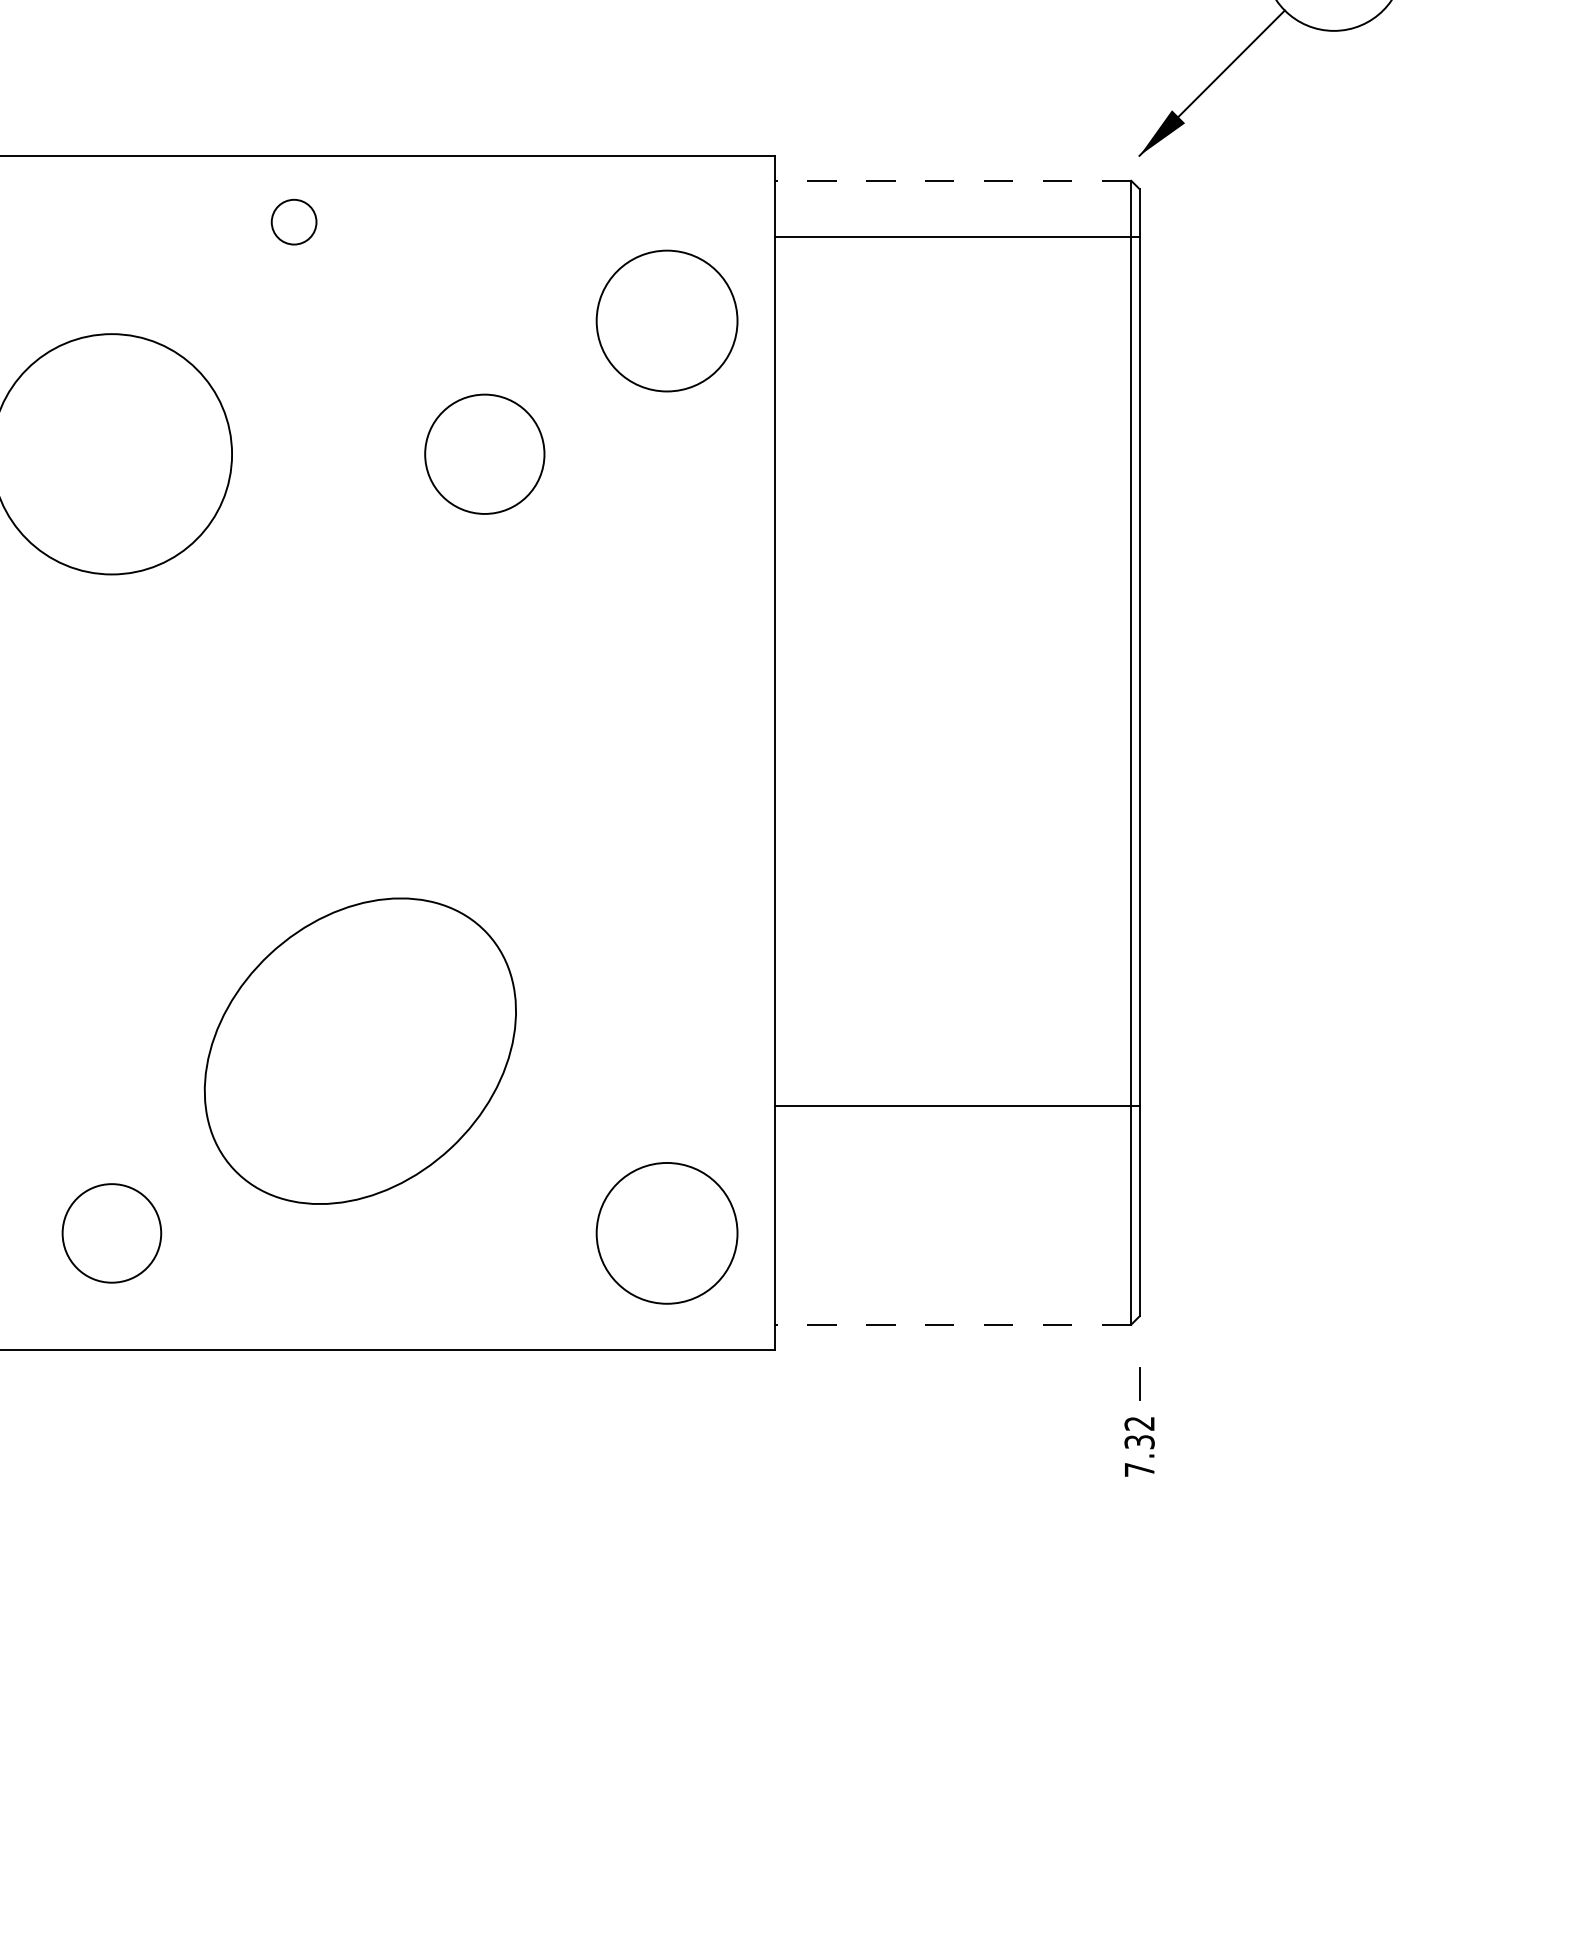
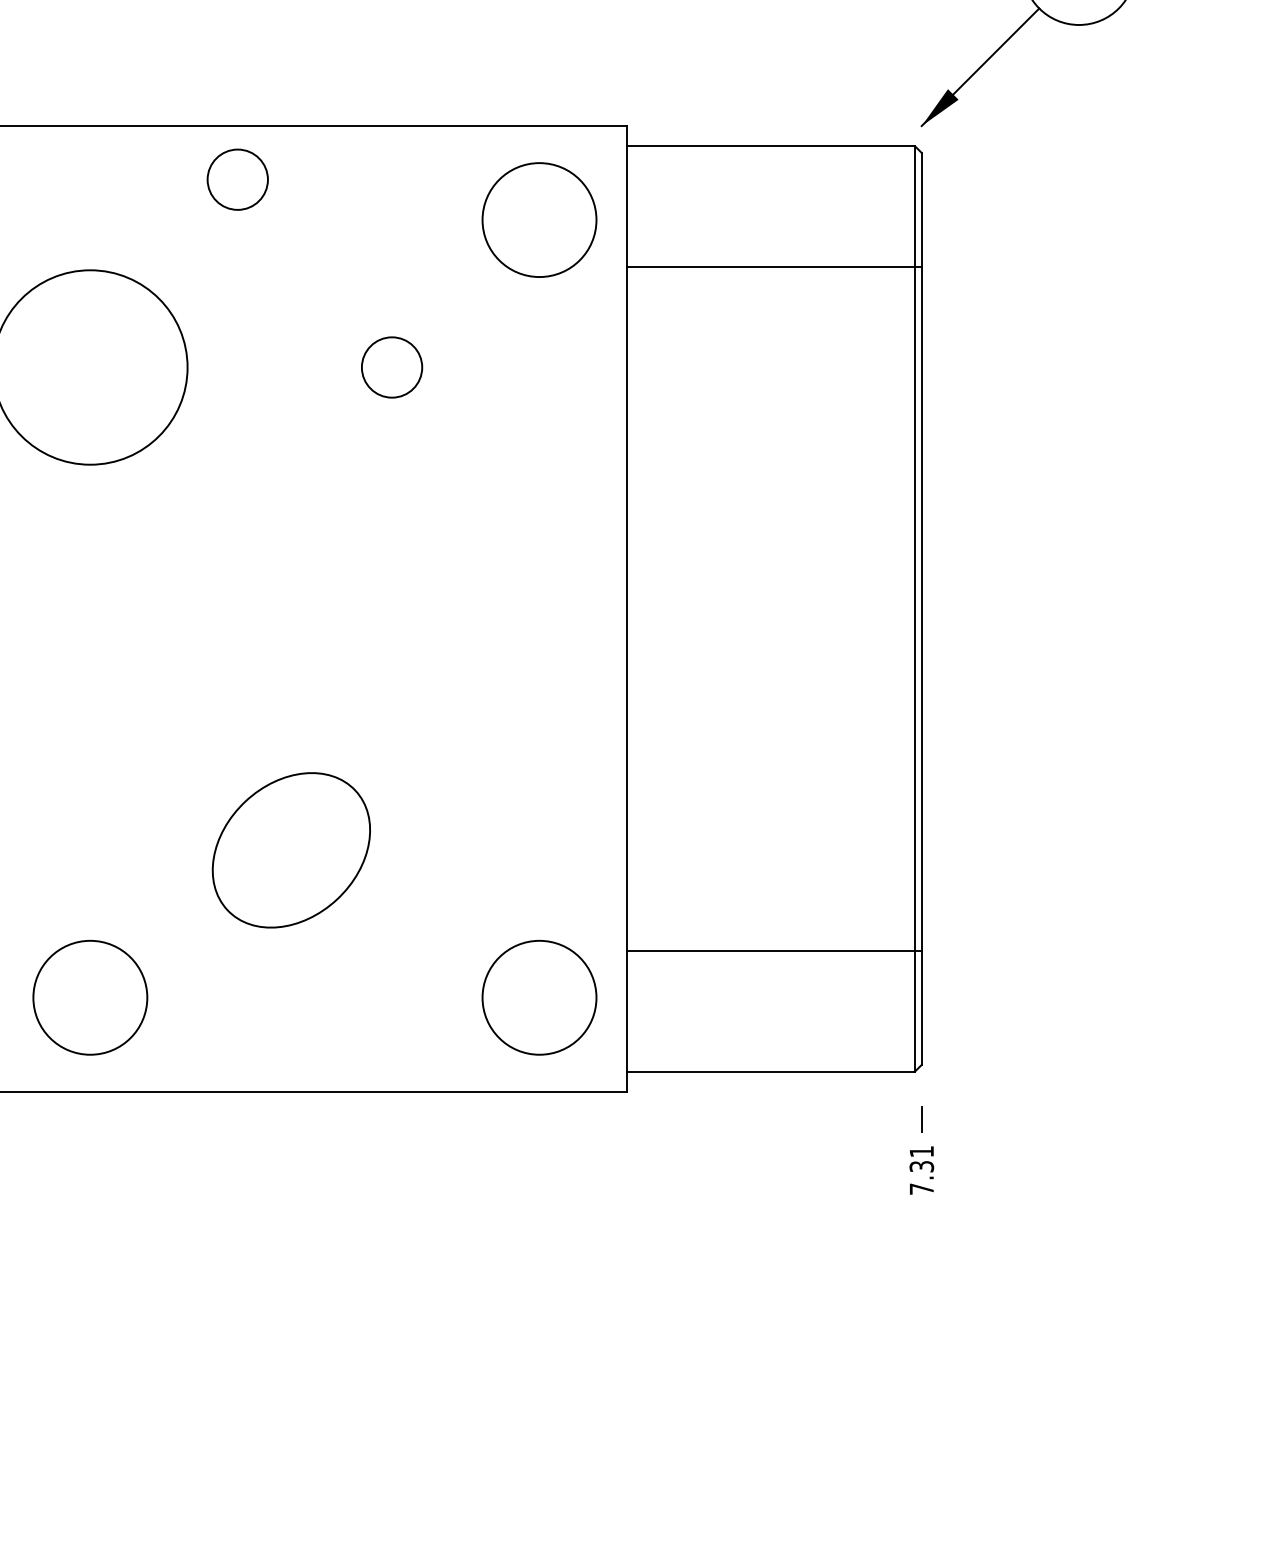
line: (952, 180) -> (770, 146), dashed -> solid
circle: (293, 221) -> (237, 179), size x1.67
line: (956, 236) -> (773, 266), moved
circle: (666, 320) -> (539, 219), moved
circle: (484, 454) -> (391, 367), size x0.62
part: (360, 1050) -> (291, 849), size x0.62
line: (956, 1105) -> (773, 950), moved
circle: (111, 1233) -> (90, 997), size x1.43
line: (952, 1324) -> (770, 1071), dashed -> solid
text: (1139, 1423) -> (921, 1151), 7.32 -> 7.31

